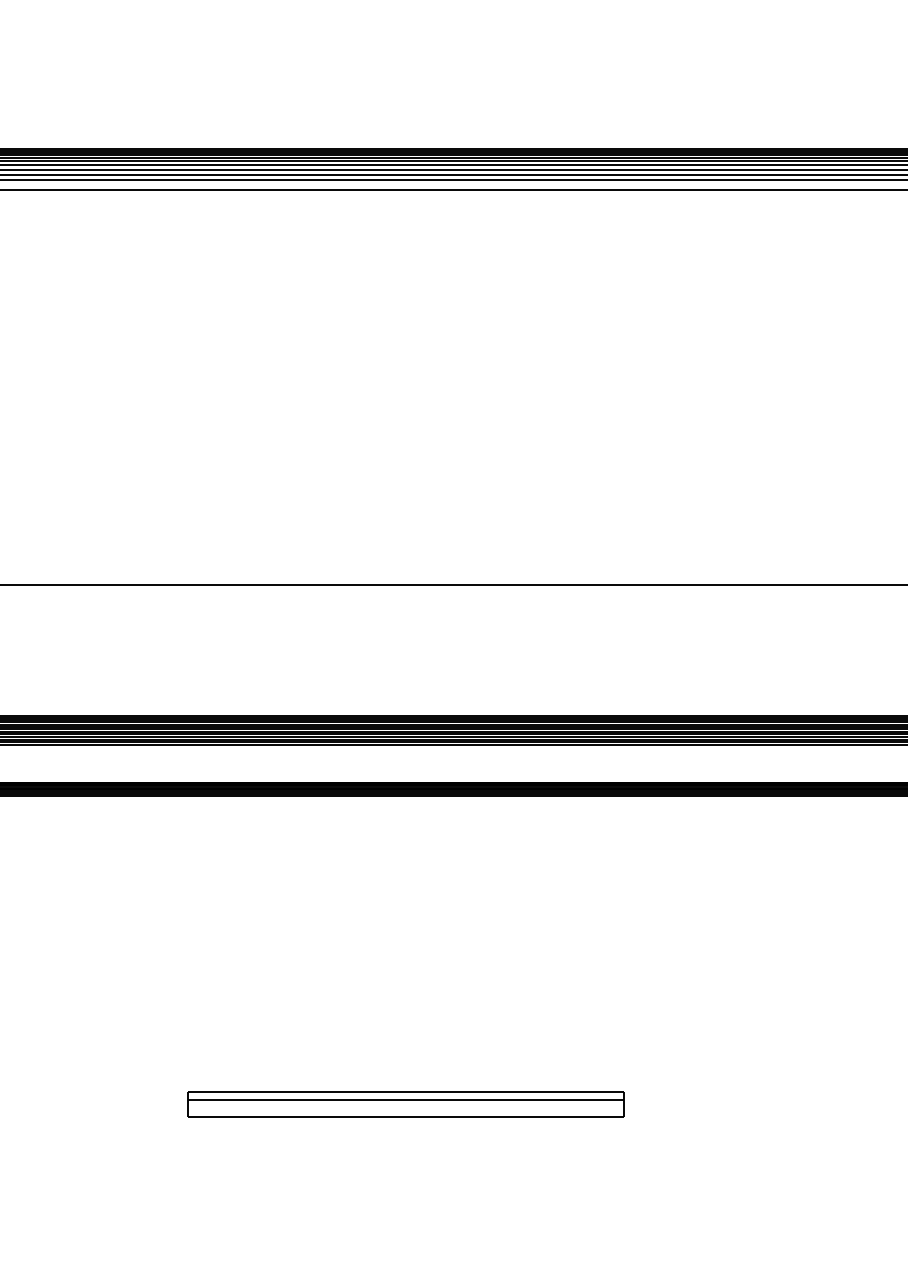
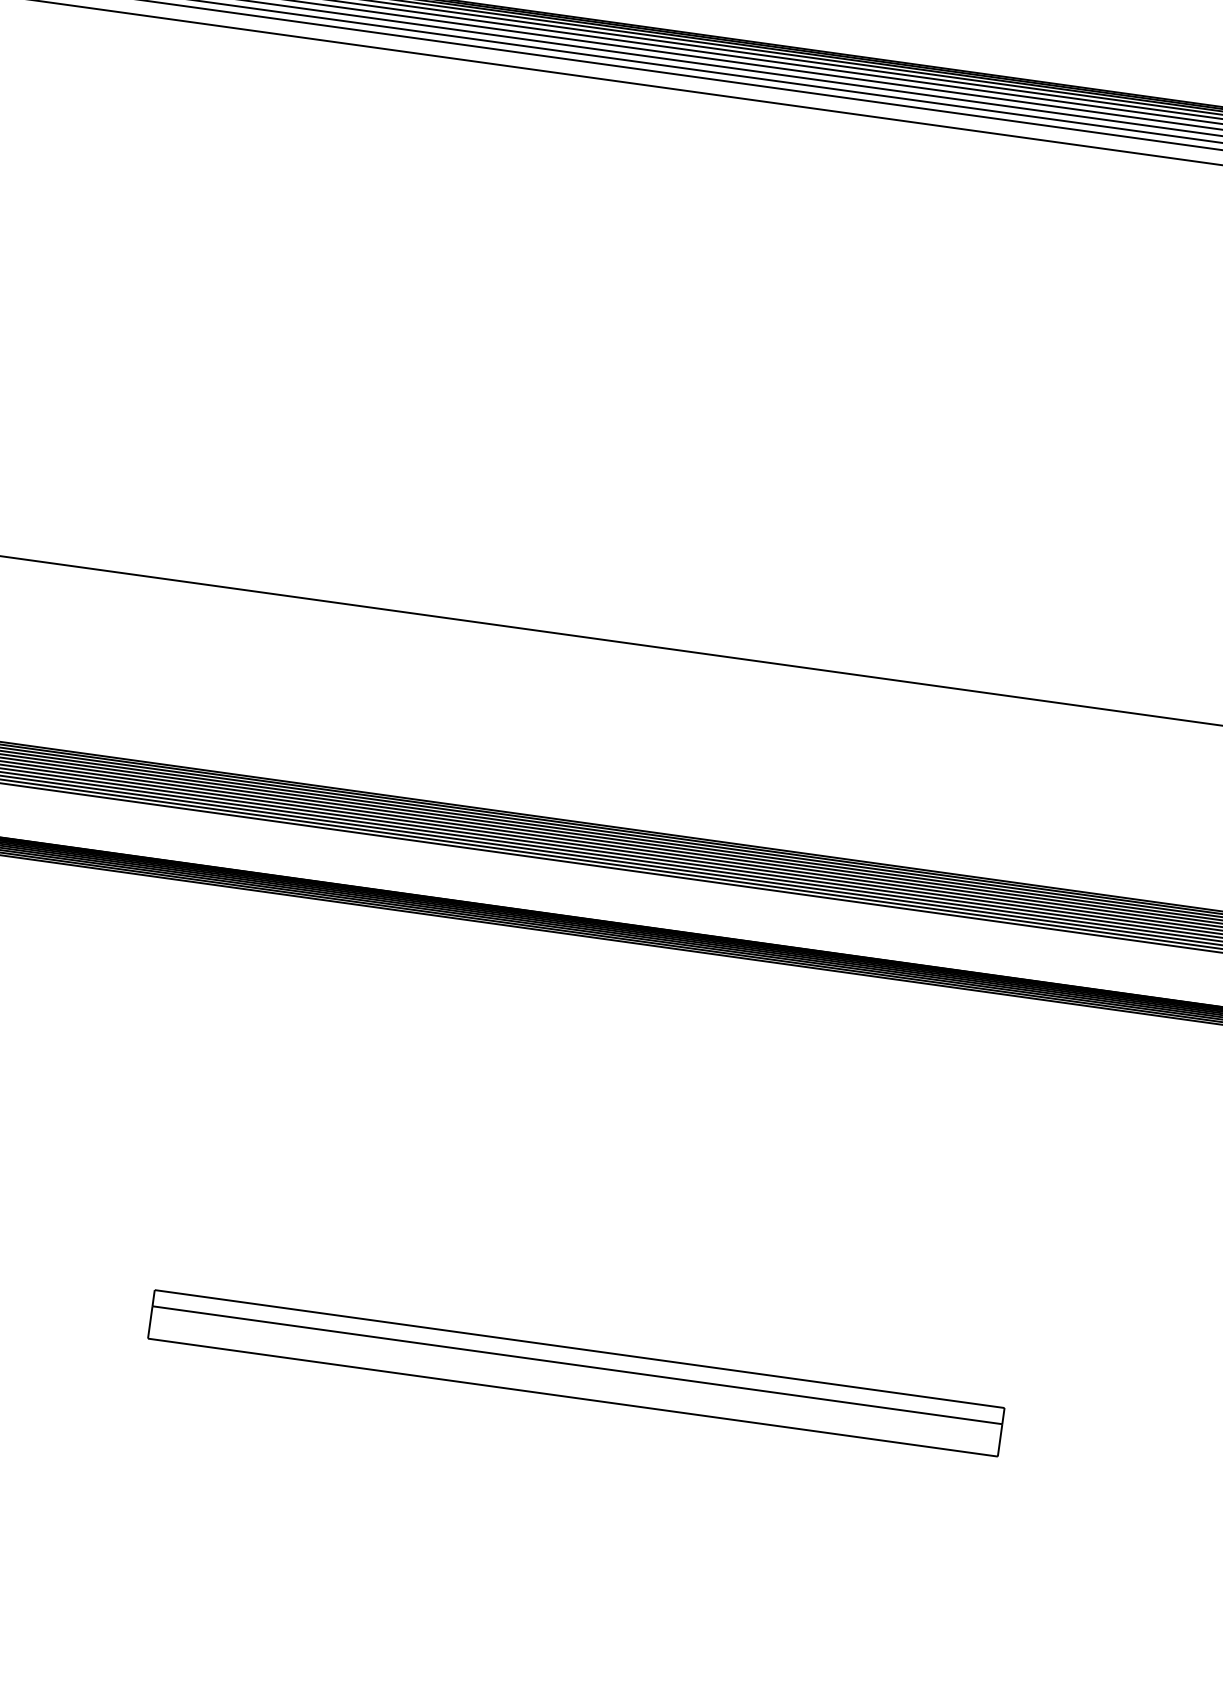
part: (405, 1104) -> (575, 1373), size x1.4

